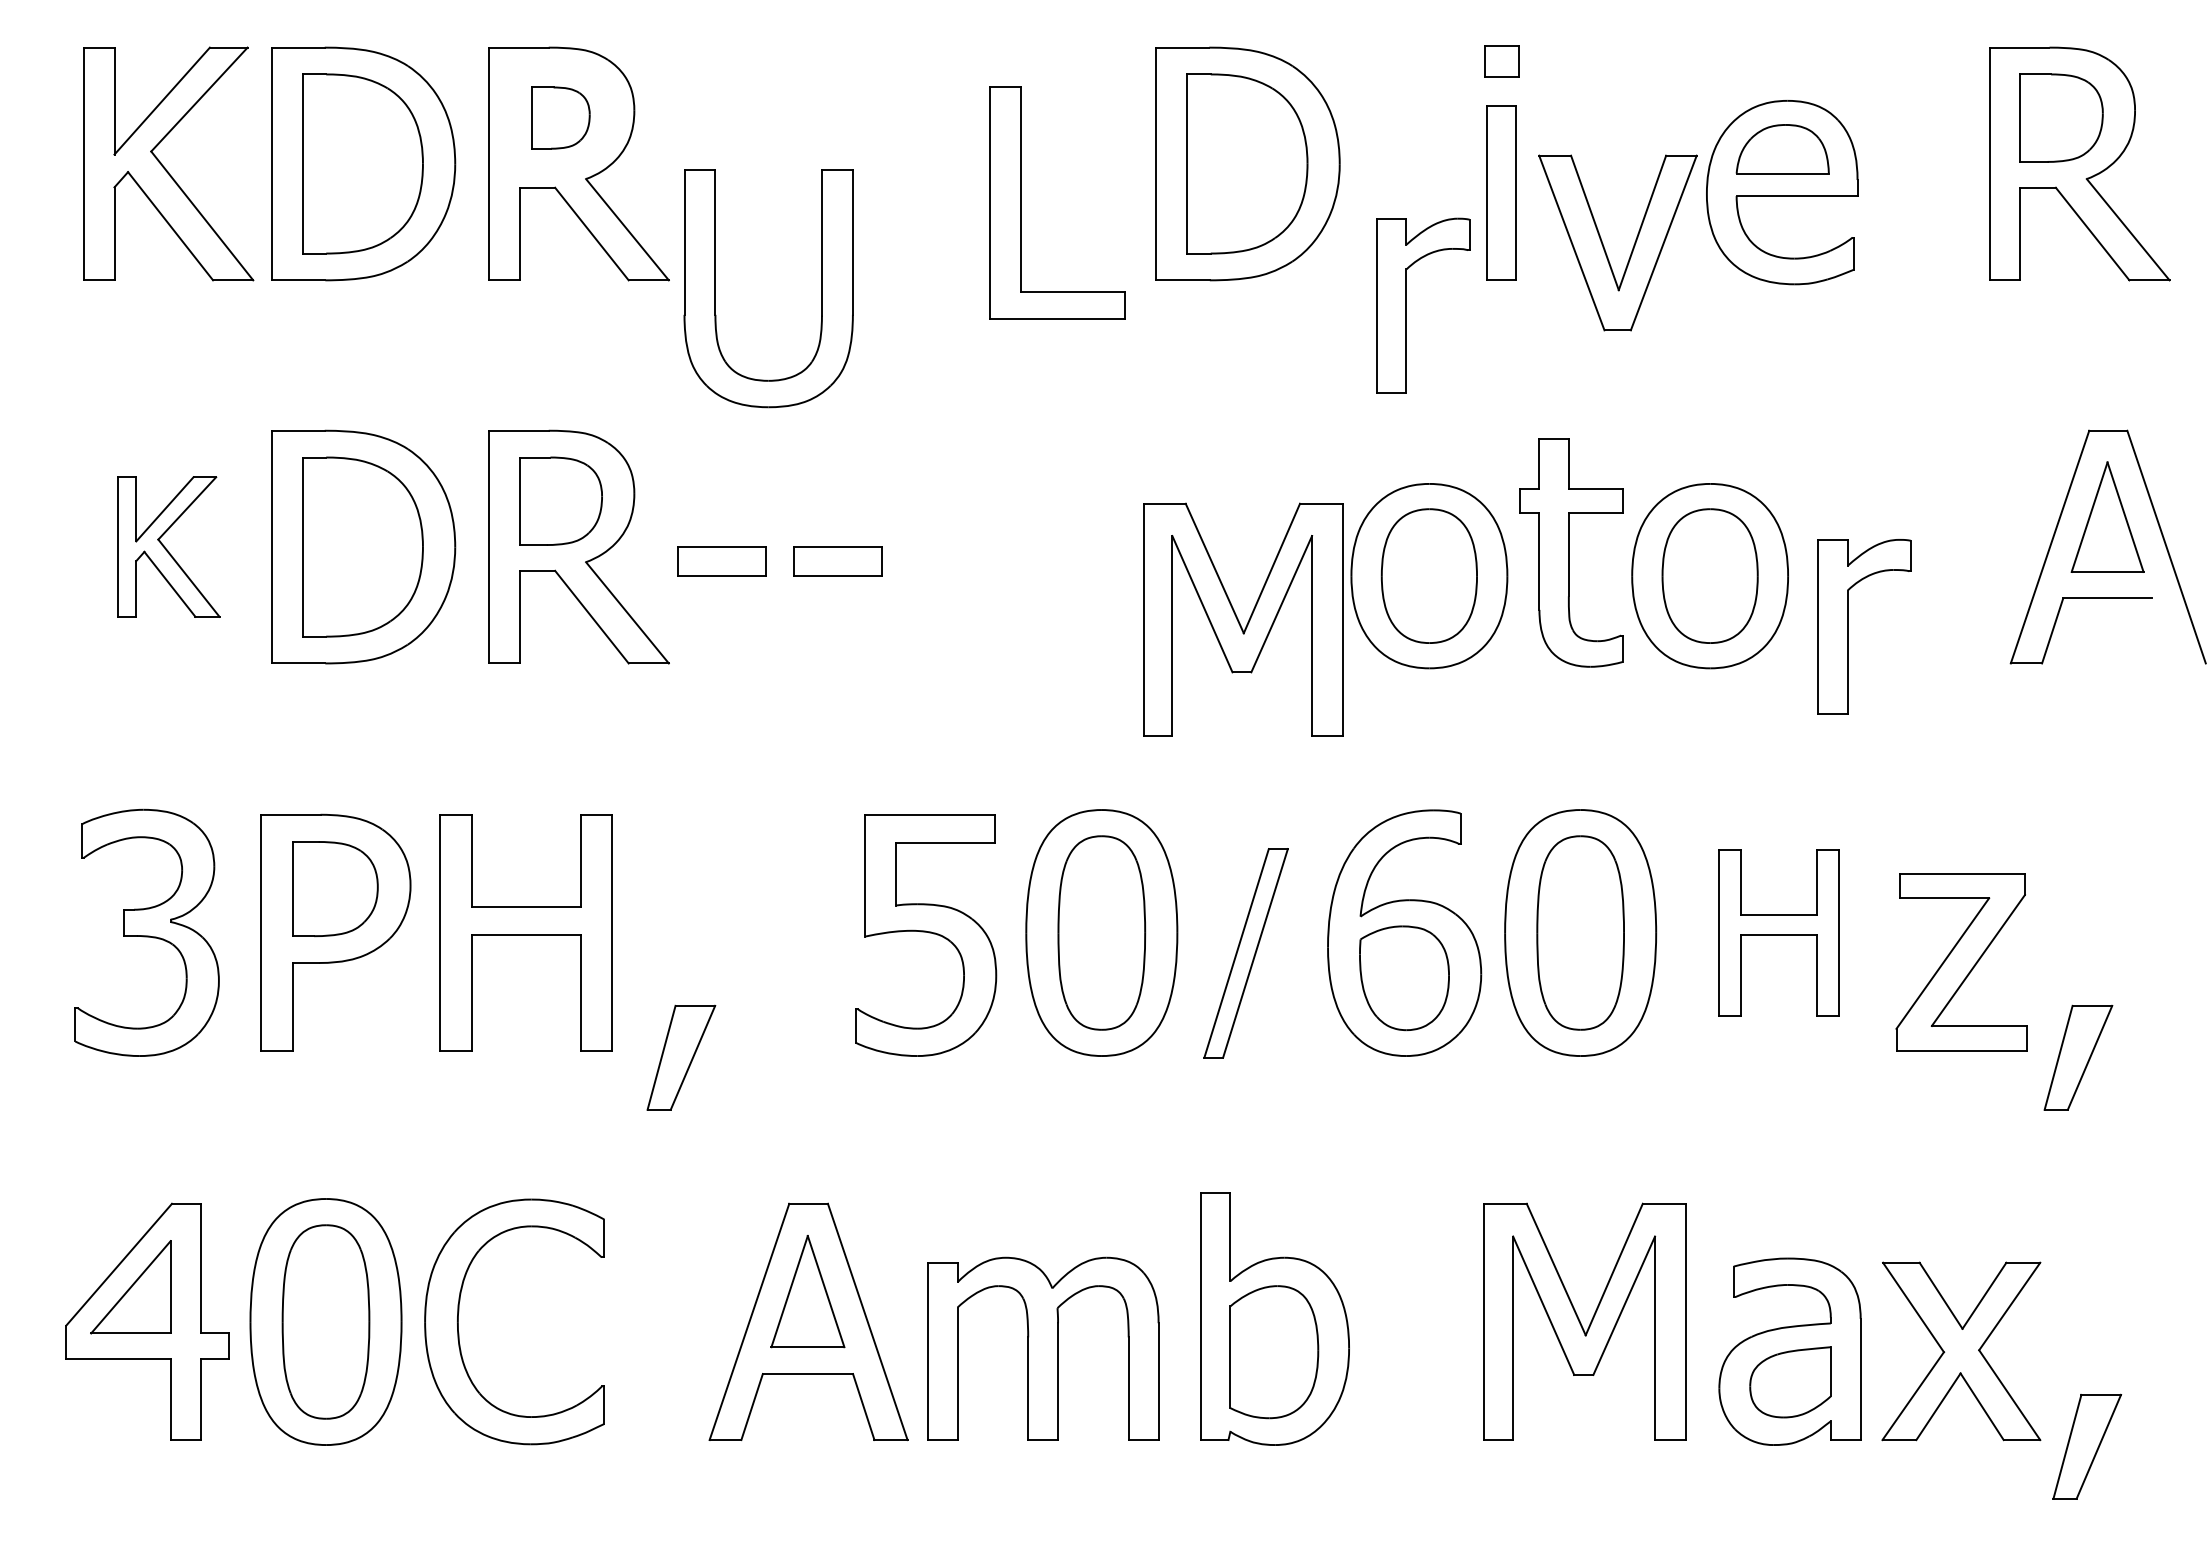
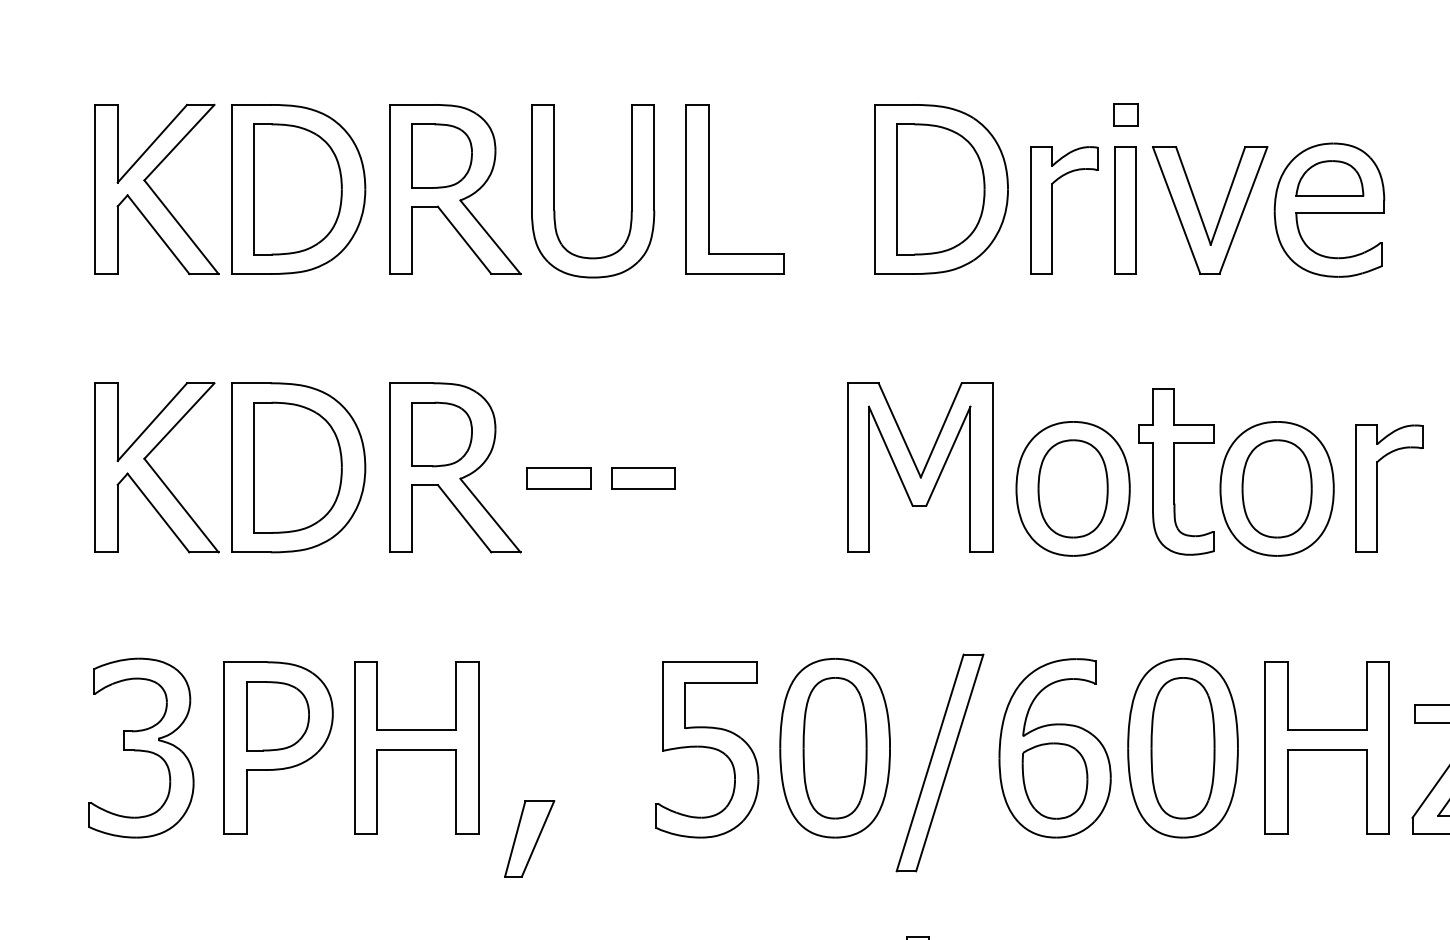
part: (560, 117) -> (441, 155), size x1.43
part: (1021, 202) -> (709, 189), moved
part: (1604, 246) -> (1200, 213), moved
part: (715, 288) -> (554, 191), moved
part: (1406, 305) -> (1052, 210), moved
part: (168, 546) -> (156, 467), size x1.67
part: (1243, 619) -> (920, 467), moved
part: (1848, 626) -> (1377, 488), moved
part: (1778, 932) -> (1326, 747), size x1.43
part: (1245, 953) -> (939, 763), size x1.43

